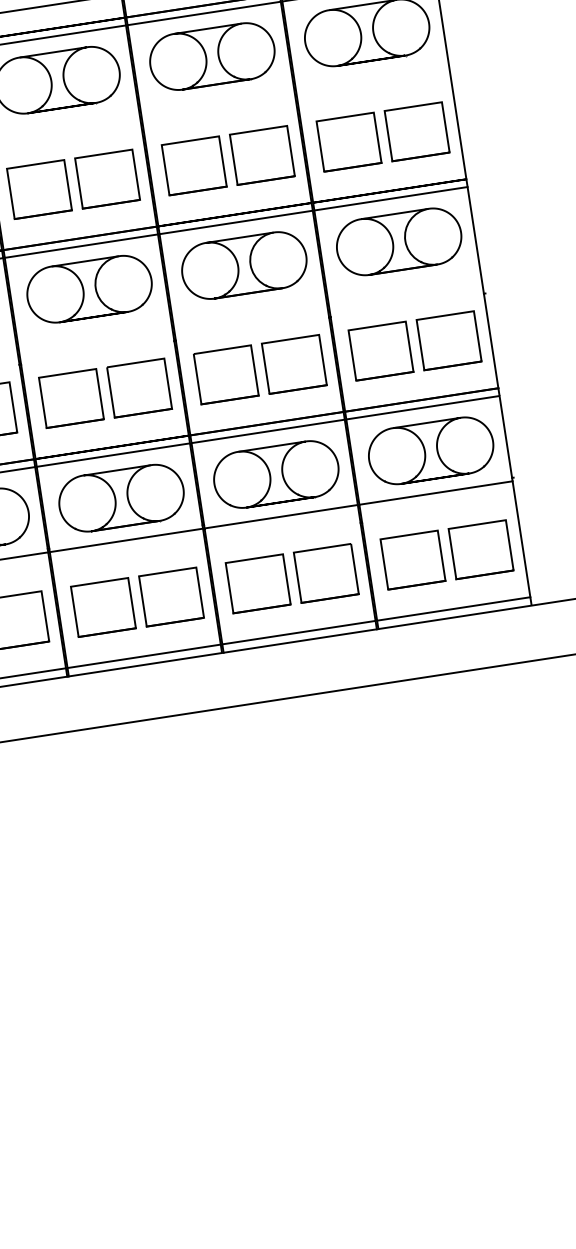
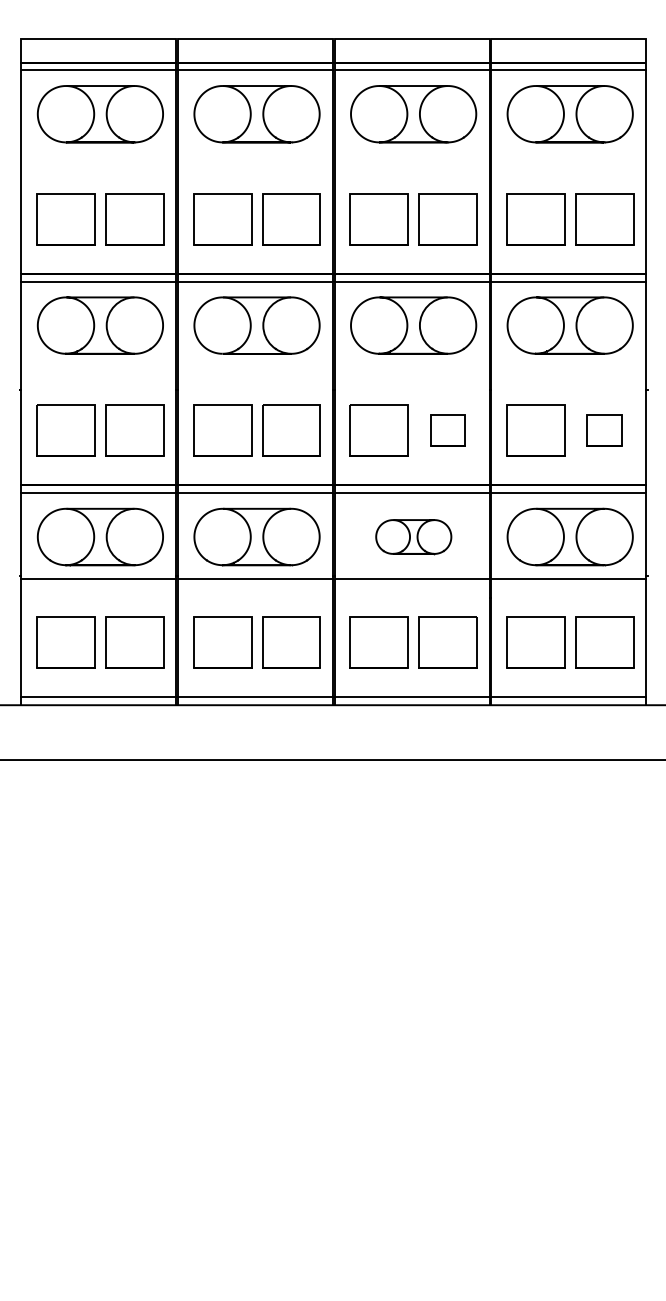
part: (448, 340) -> (604, 430), size x0.6
part: (293, 364) -> (447, 430), size x0.6
part: (276, 474) -> (413, 536), size x0.6

